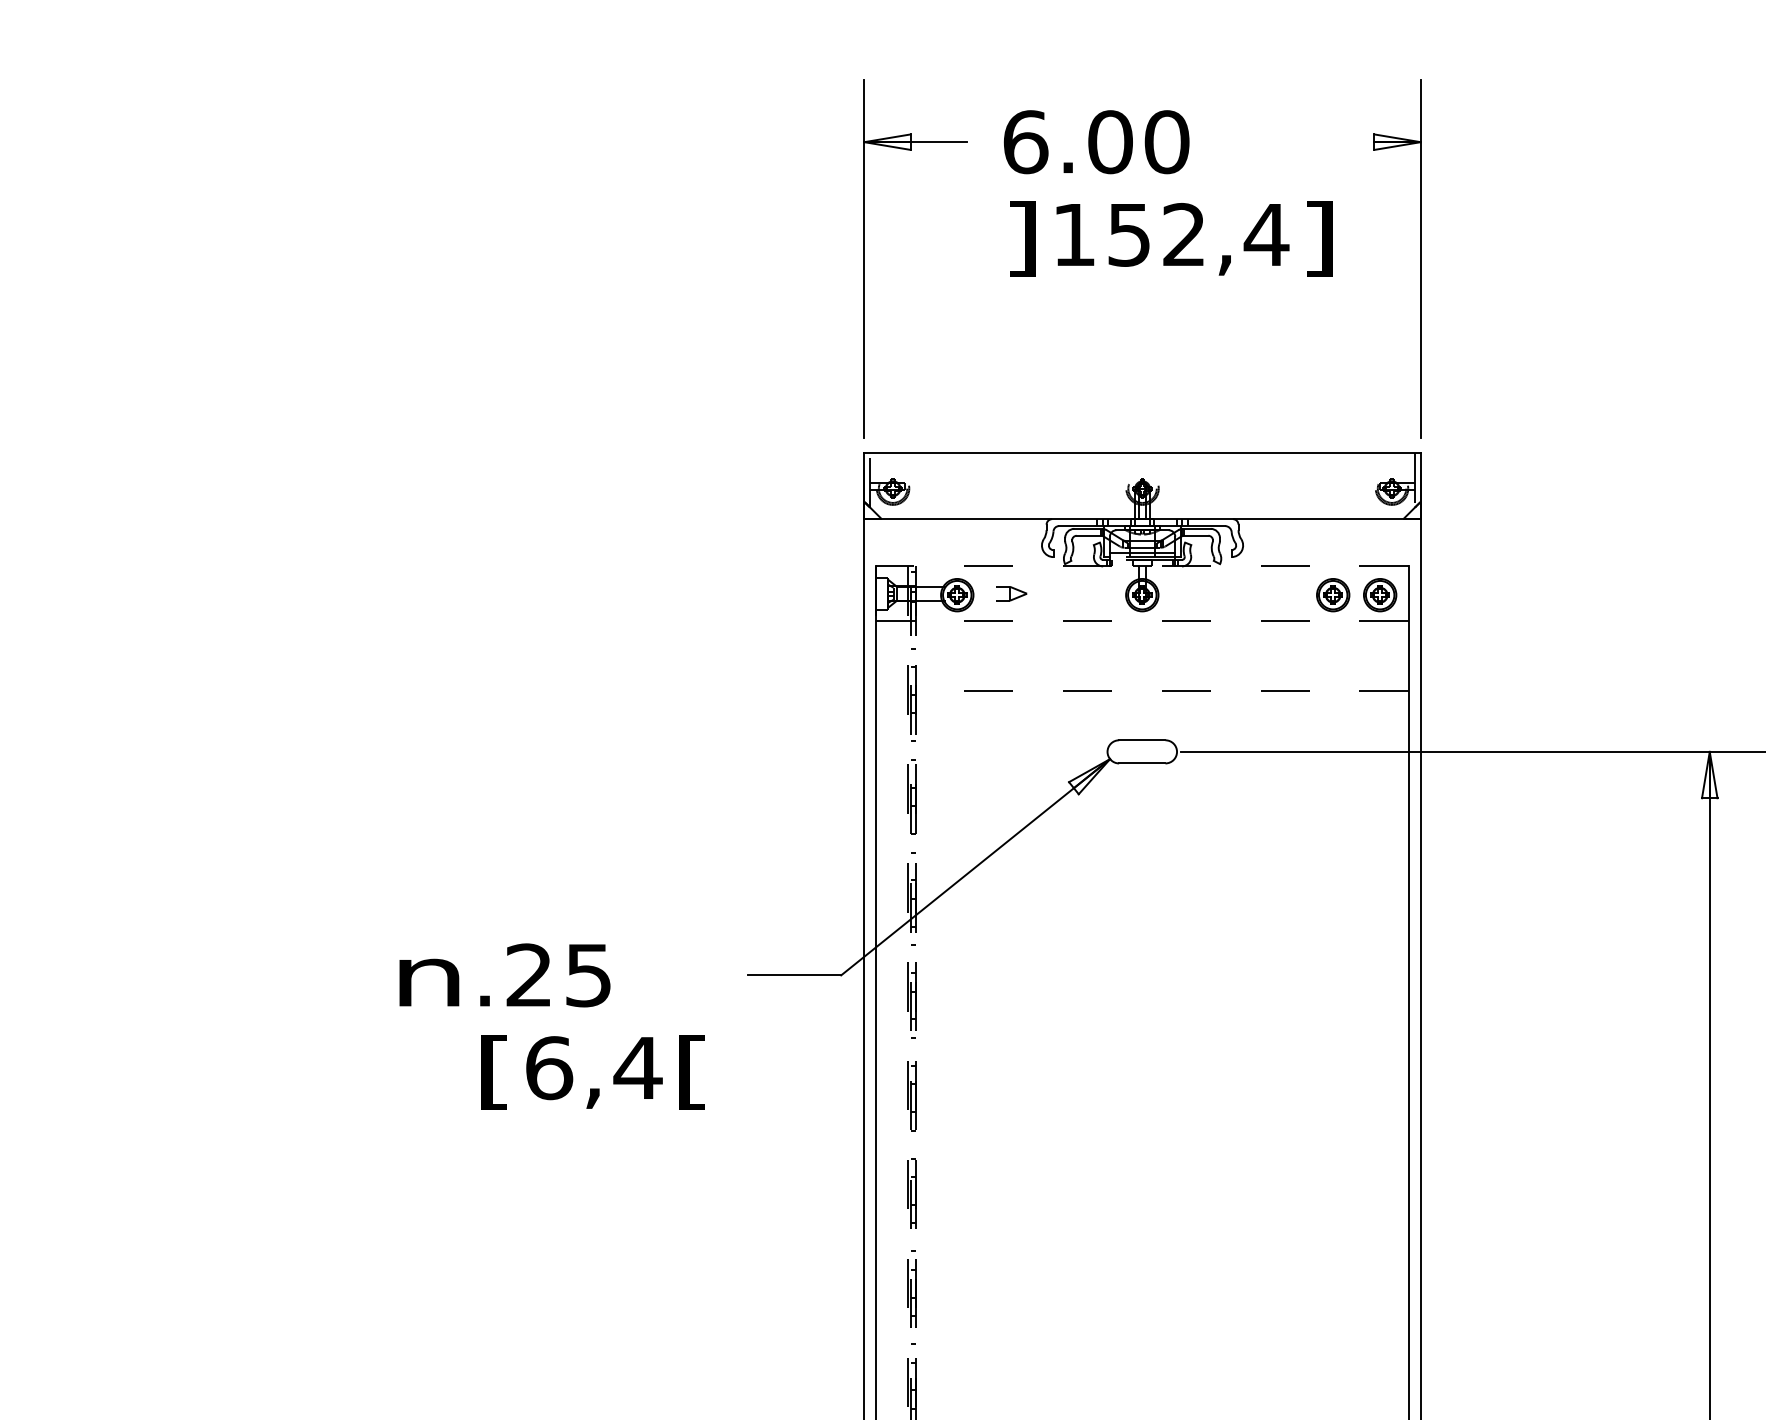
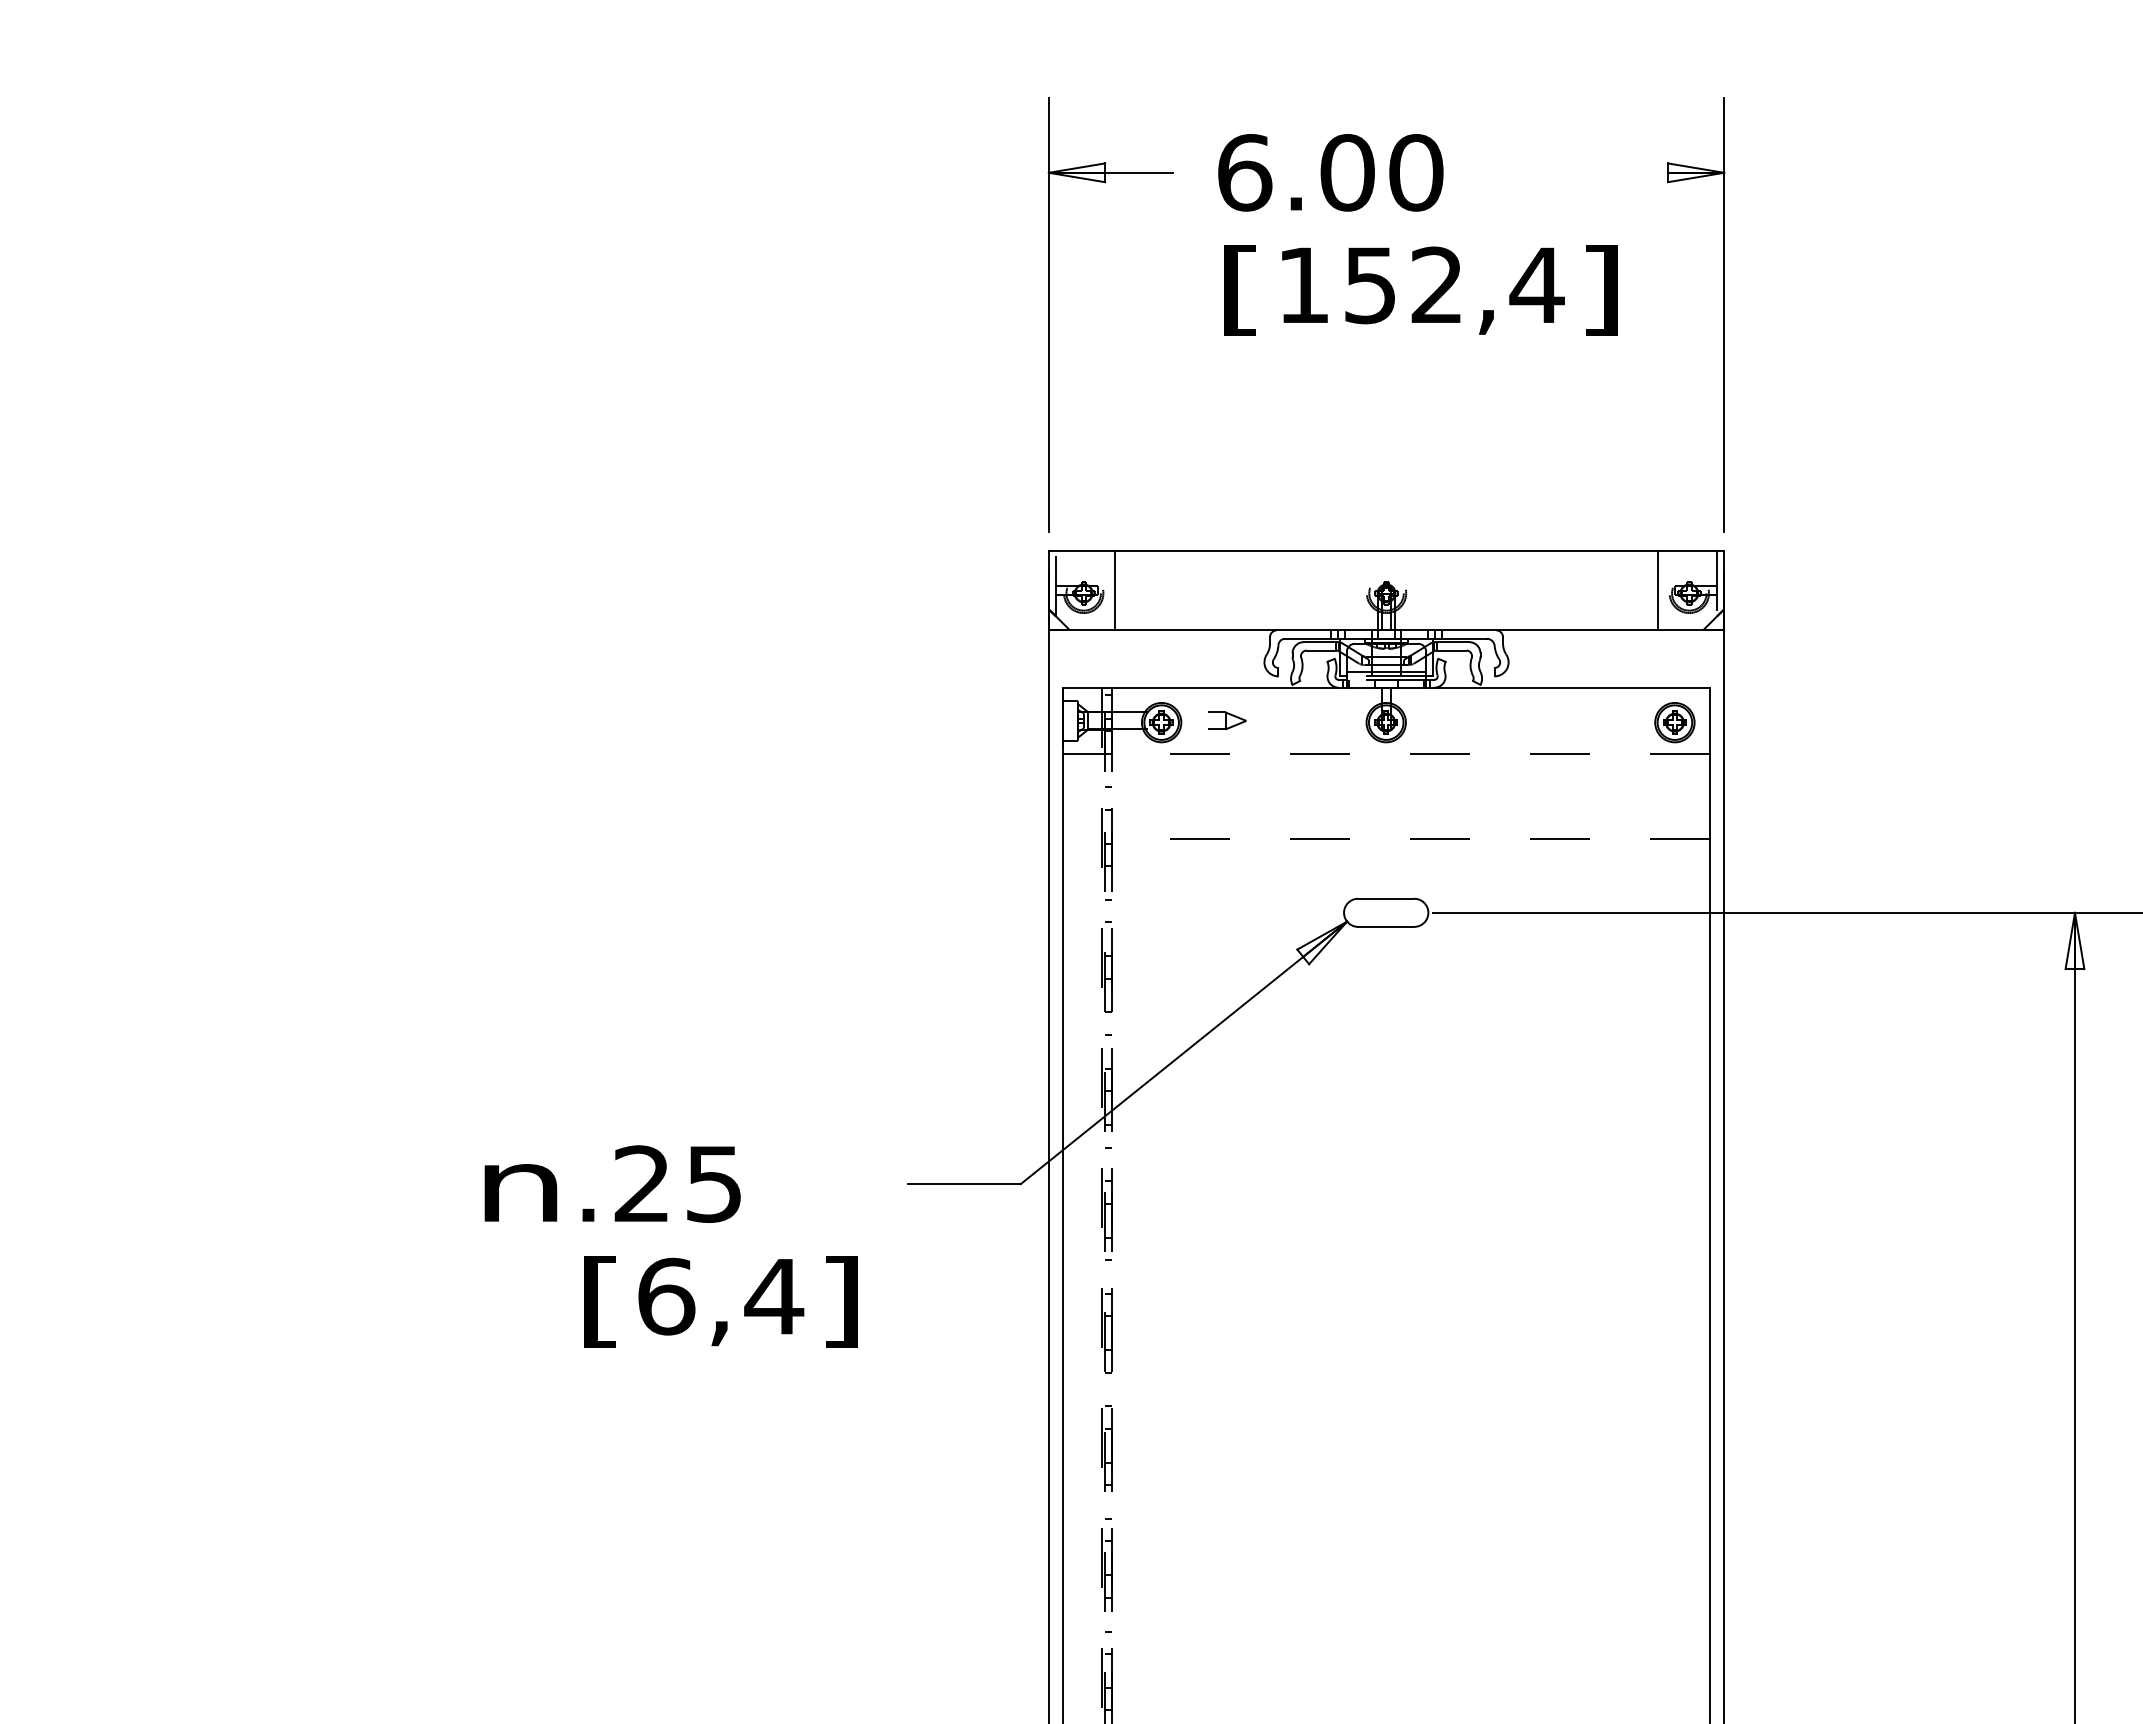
text: (1022, 239) -> (1240, 290), ] -> [
line: (919, 486) -> (1115, 590), added
line: (1365, 486) -> (1657, 590), added
line: (1142, 566) -> (1386, 687), dashed -> solid
part: (1332, 595) -> (1617, 722), removed
text: (692, 1072) -> (840, 1301), [ -> ]

